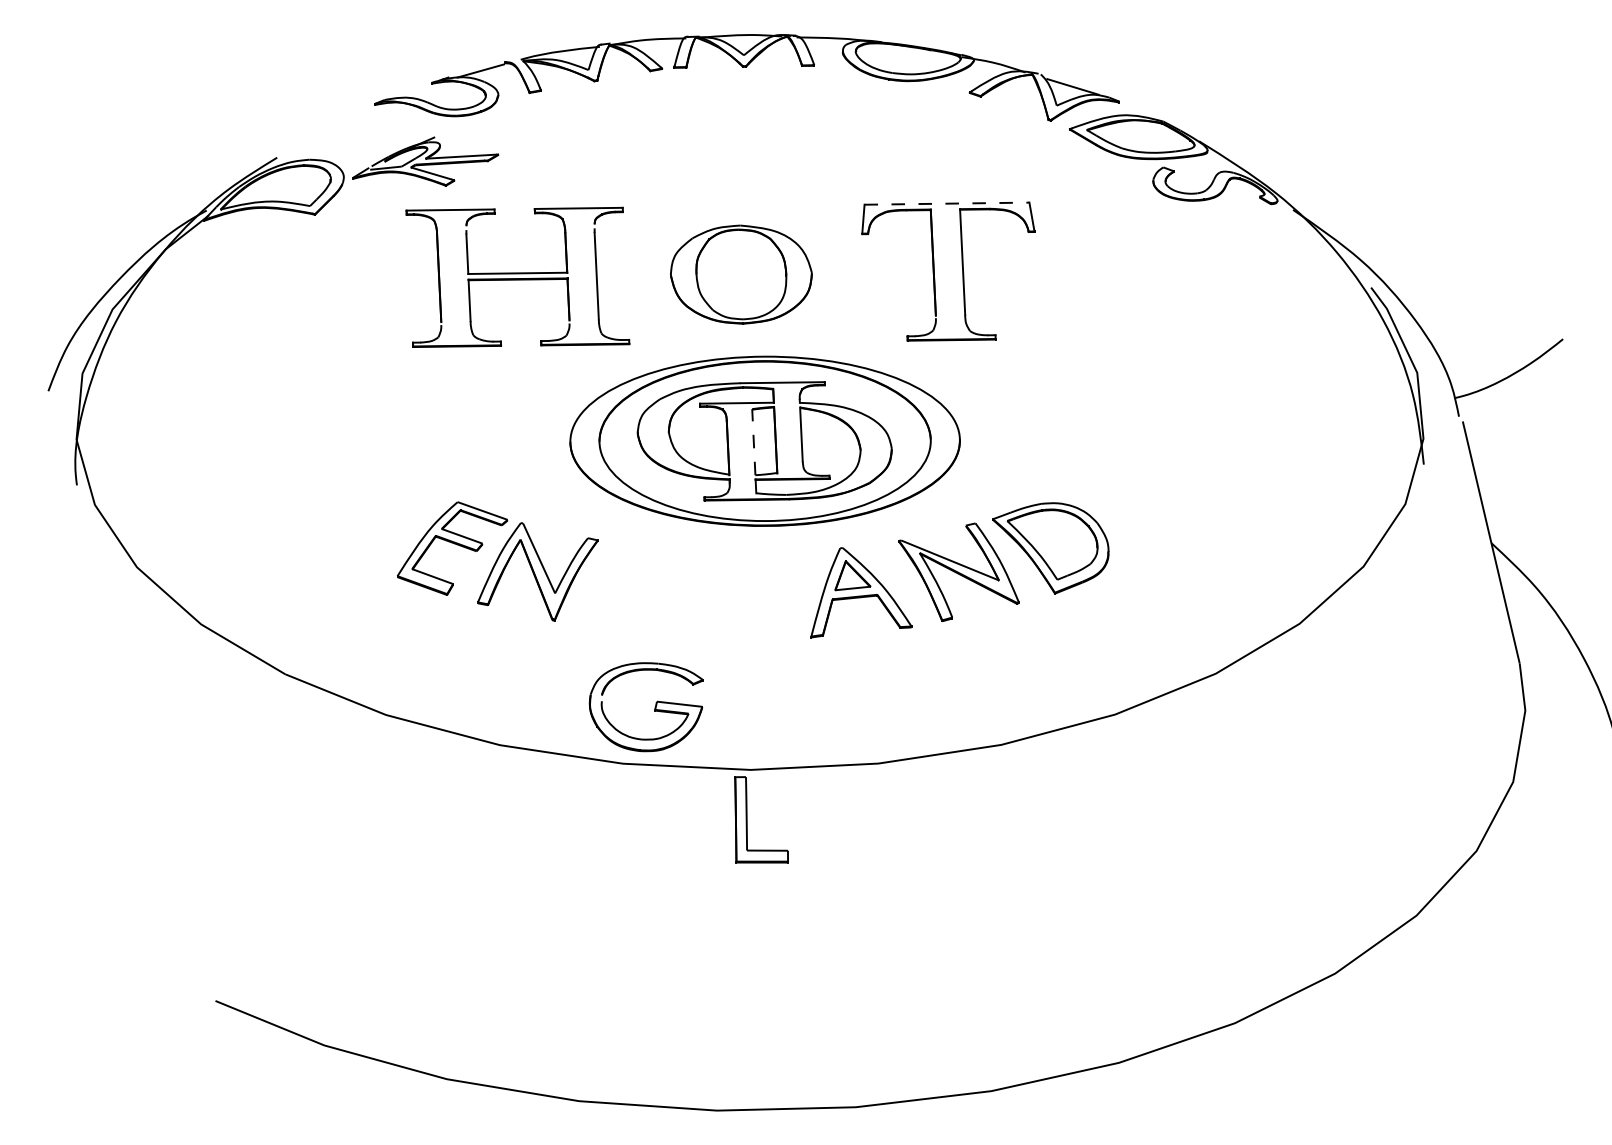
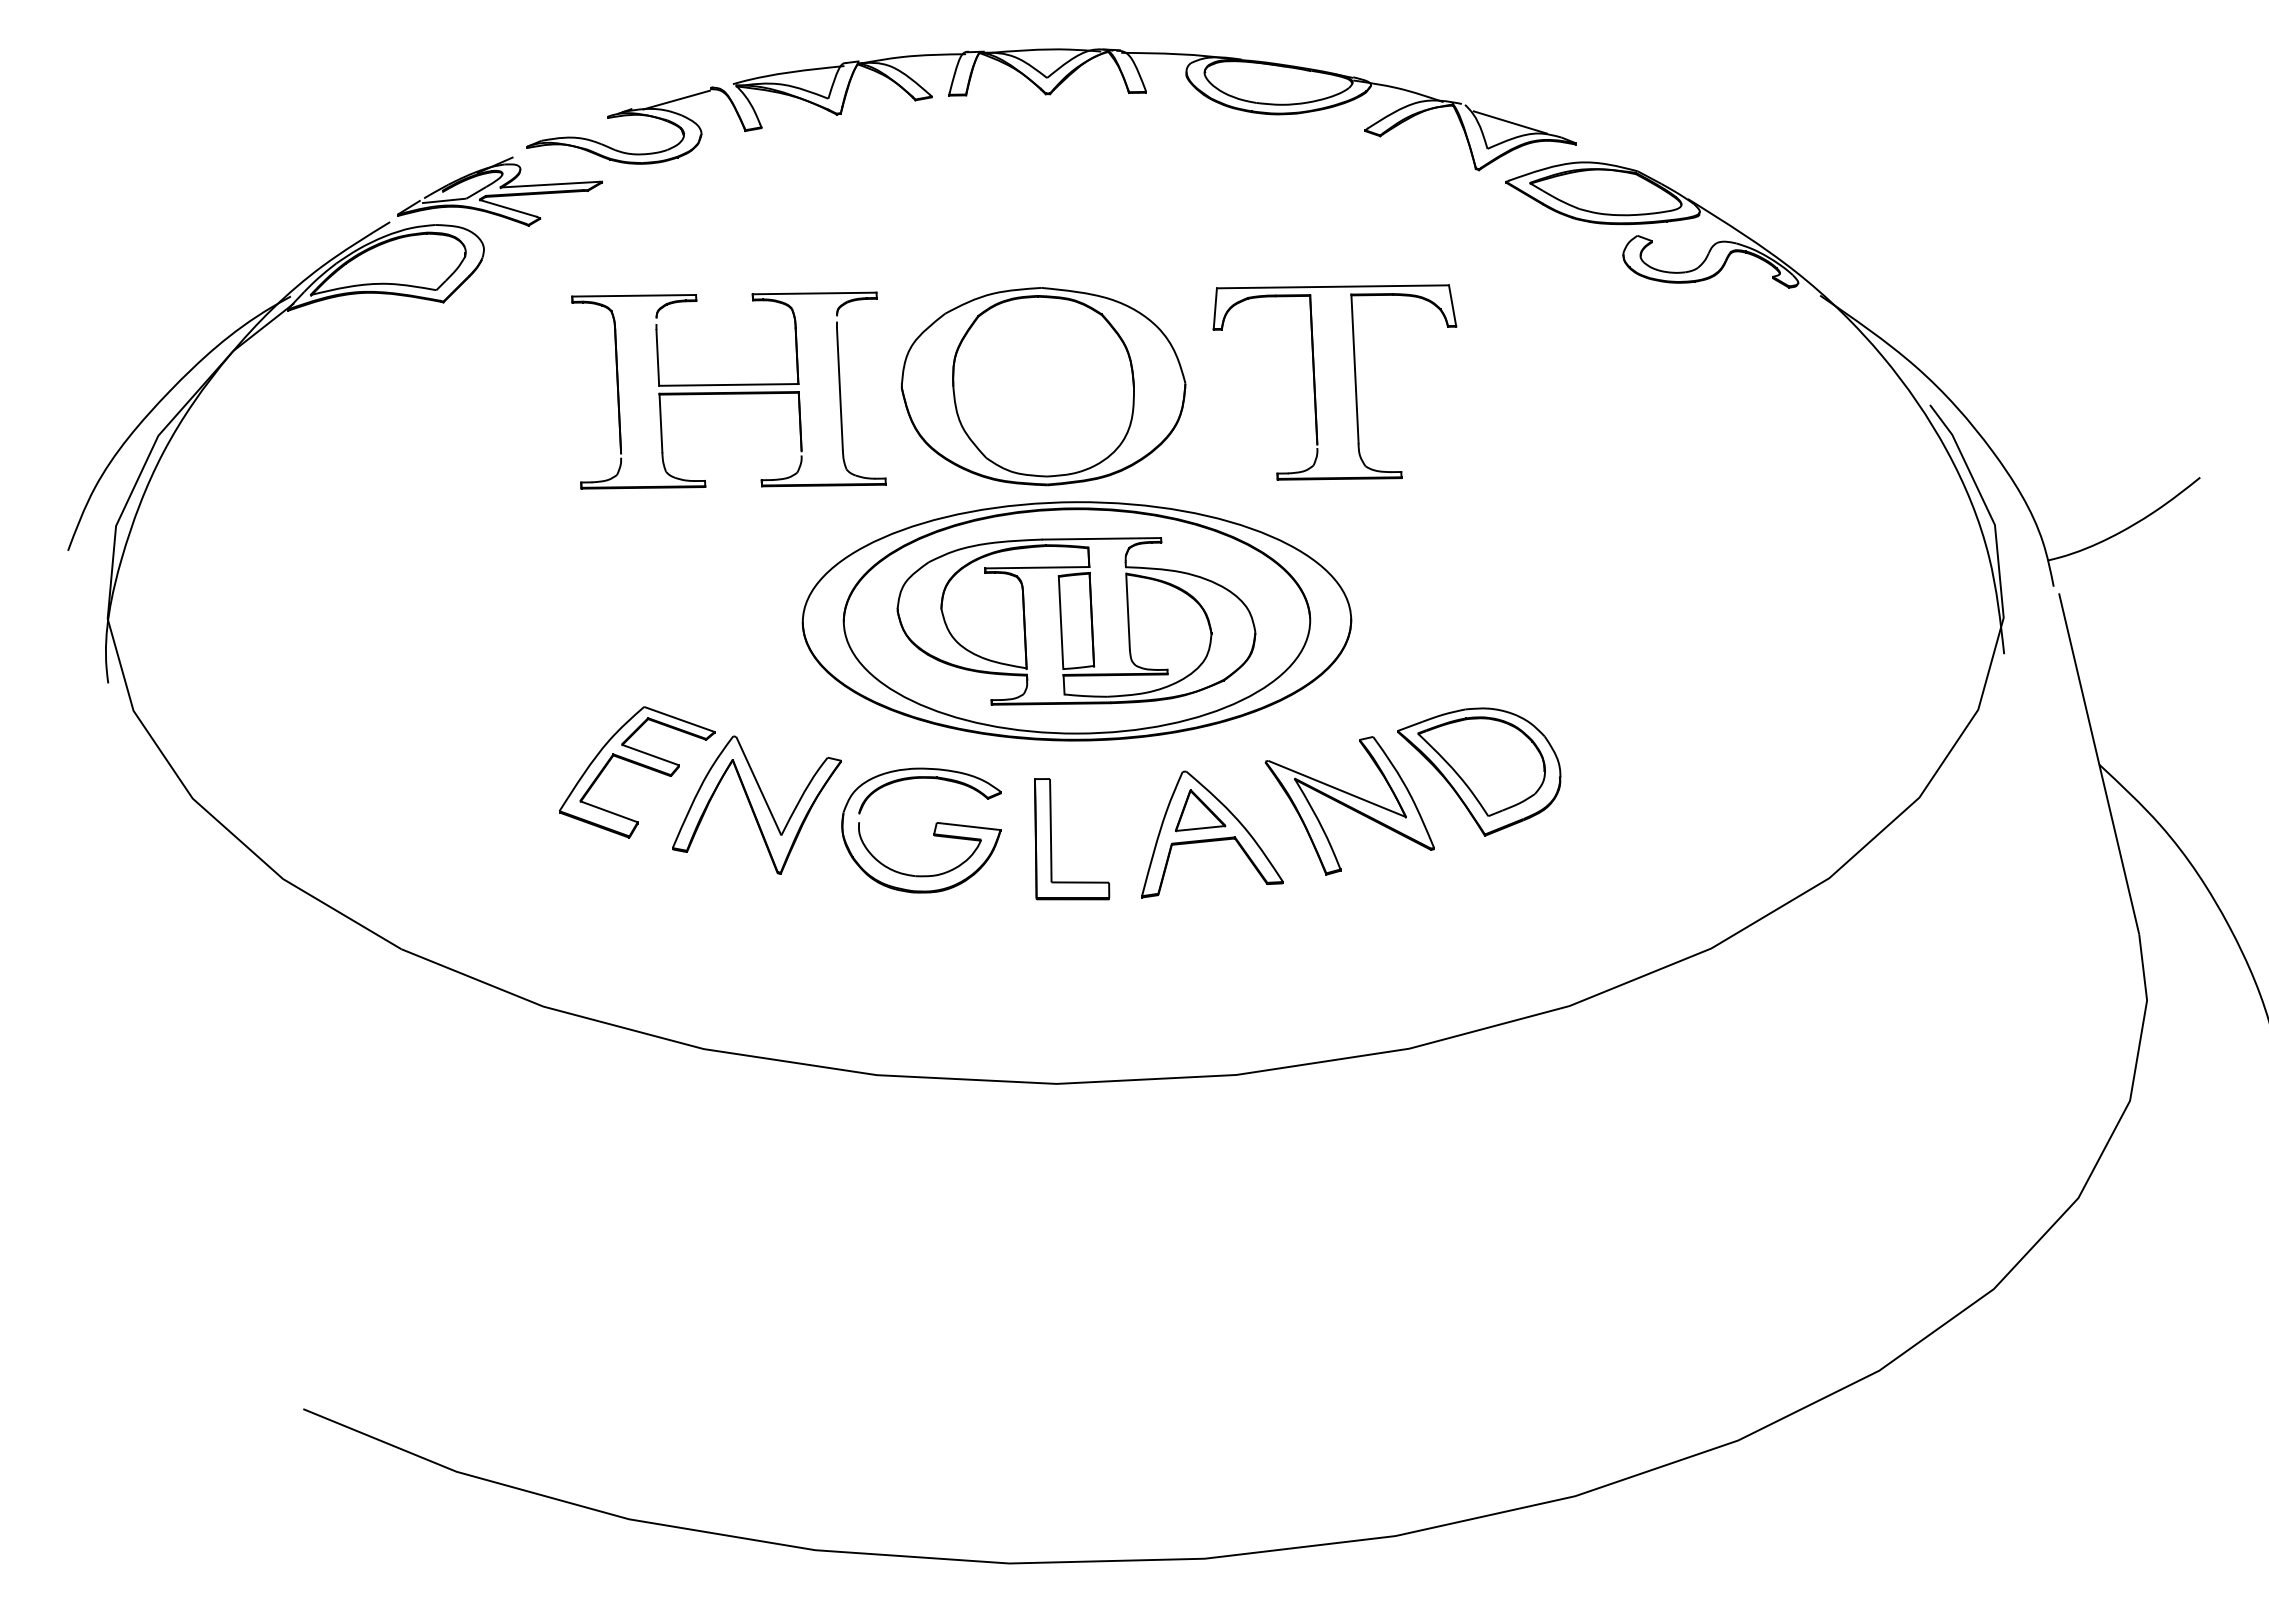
part: (425, 161) -> (500, 191), moved
line: (947, 203) -> (1333, 286), dashed -> solid
part: (741, 274) -> (1043, 386), size x1.43
line: (754, 442) -> (1061, 622), dashed -> solid
part: (654, 707) -> (933, 831), moved
part: (747, 820) -> (1051, 839), moved

